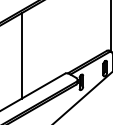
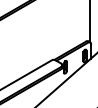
line: (21, 55) -> (16, 45), removed

